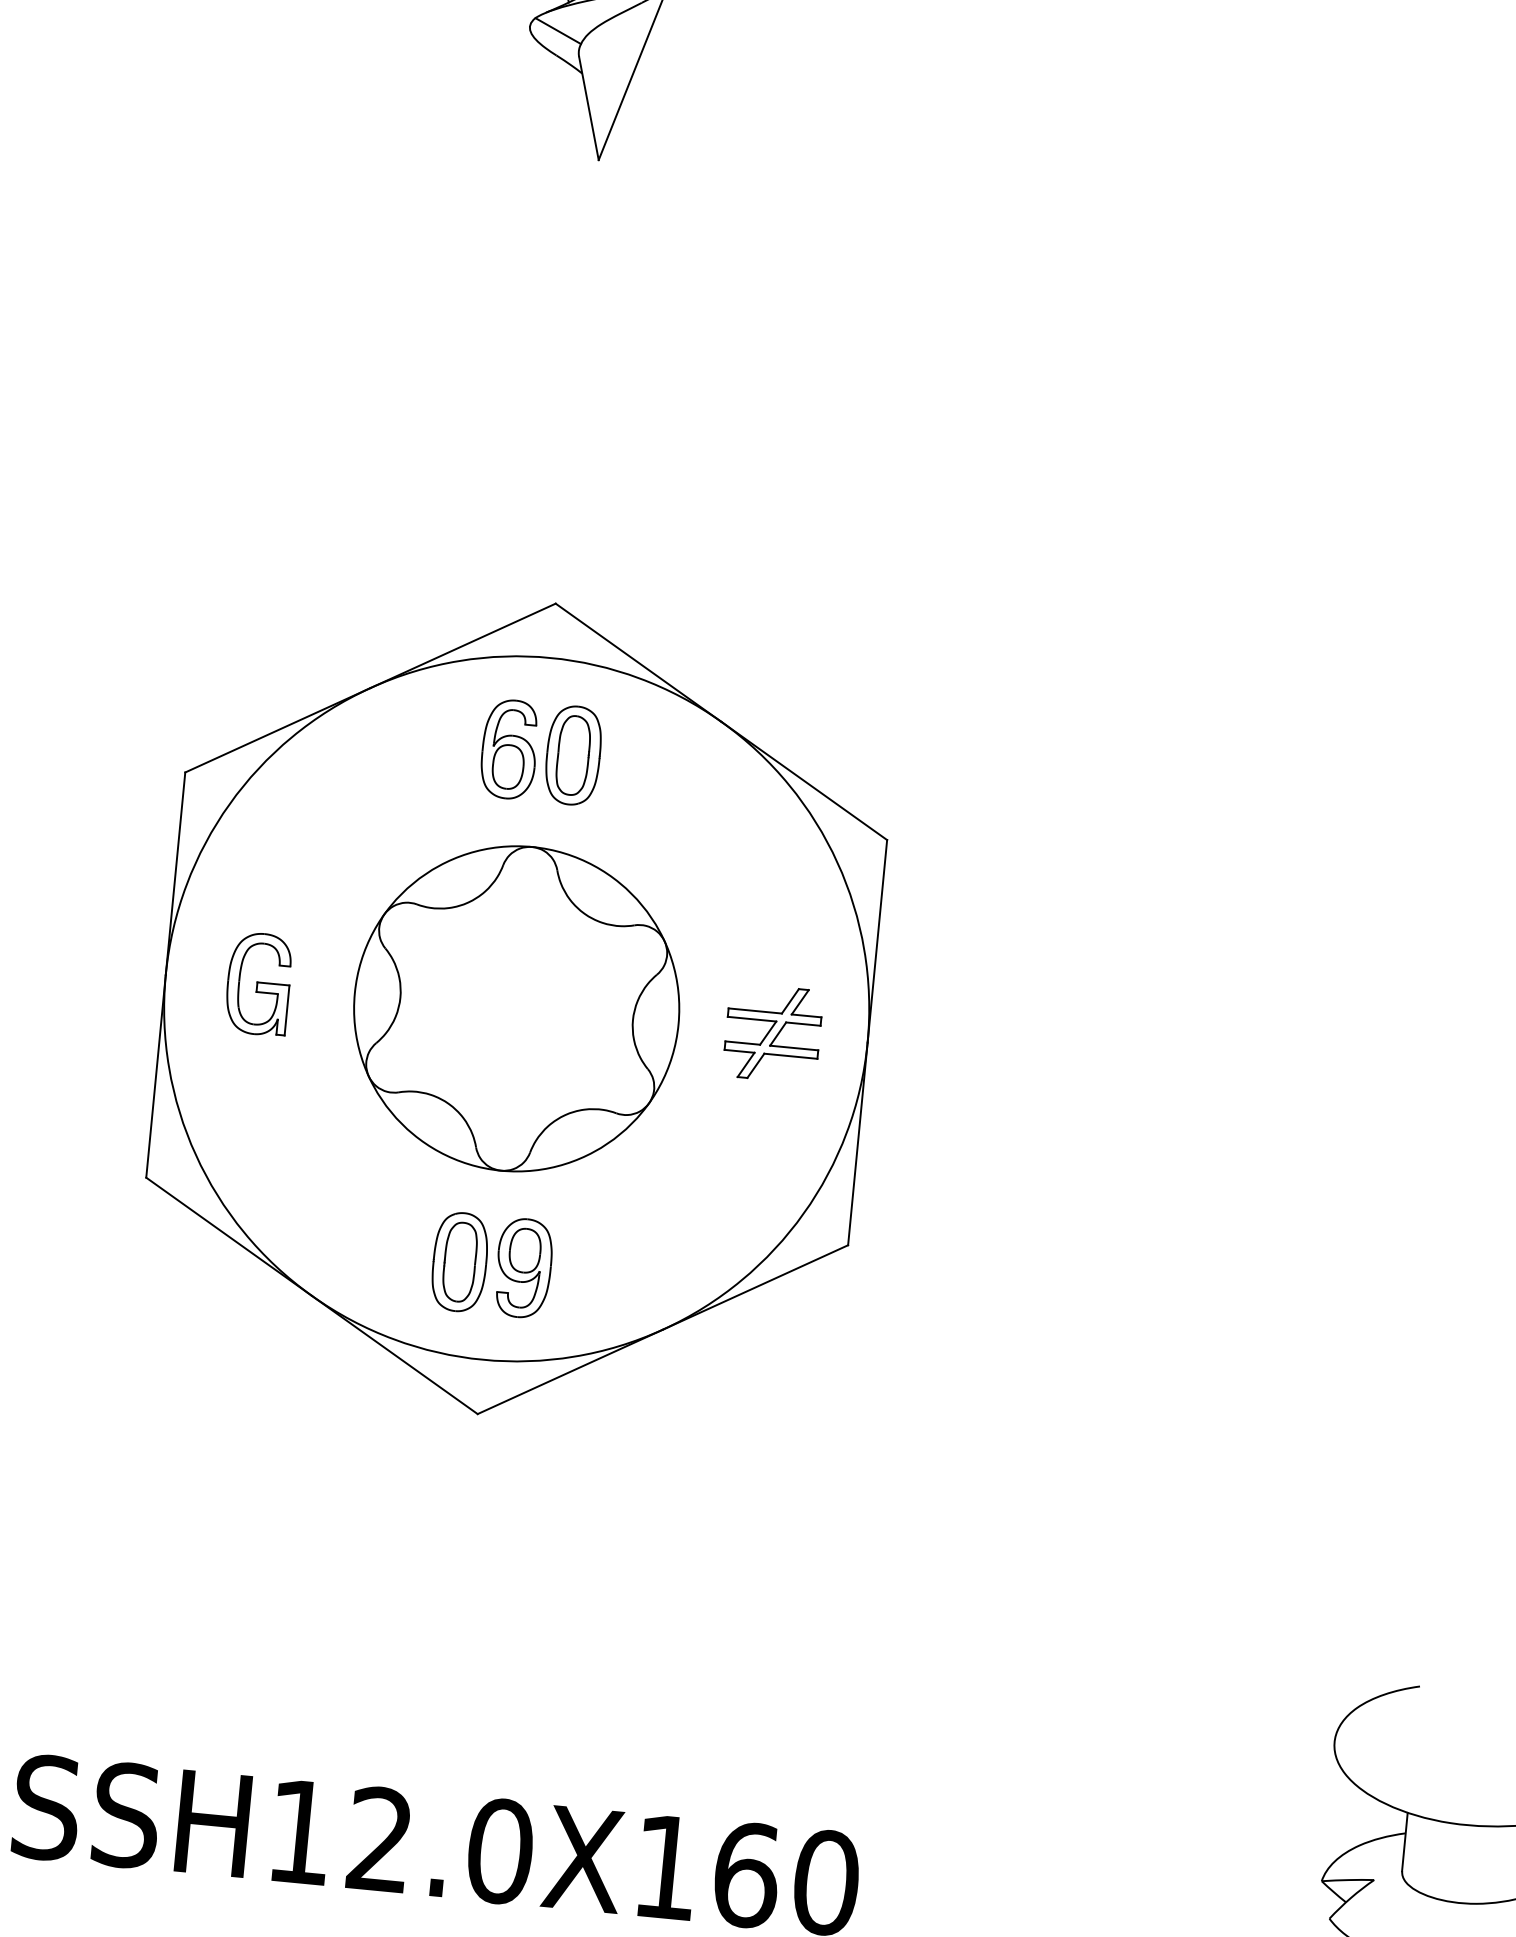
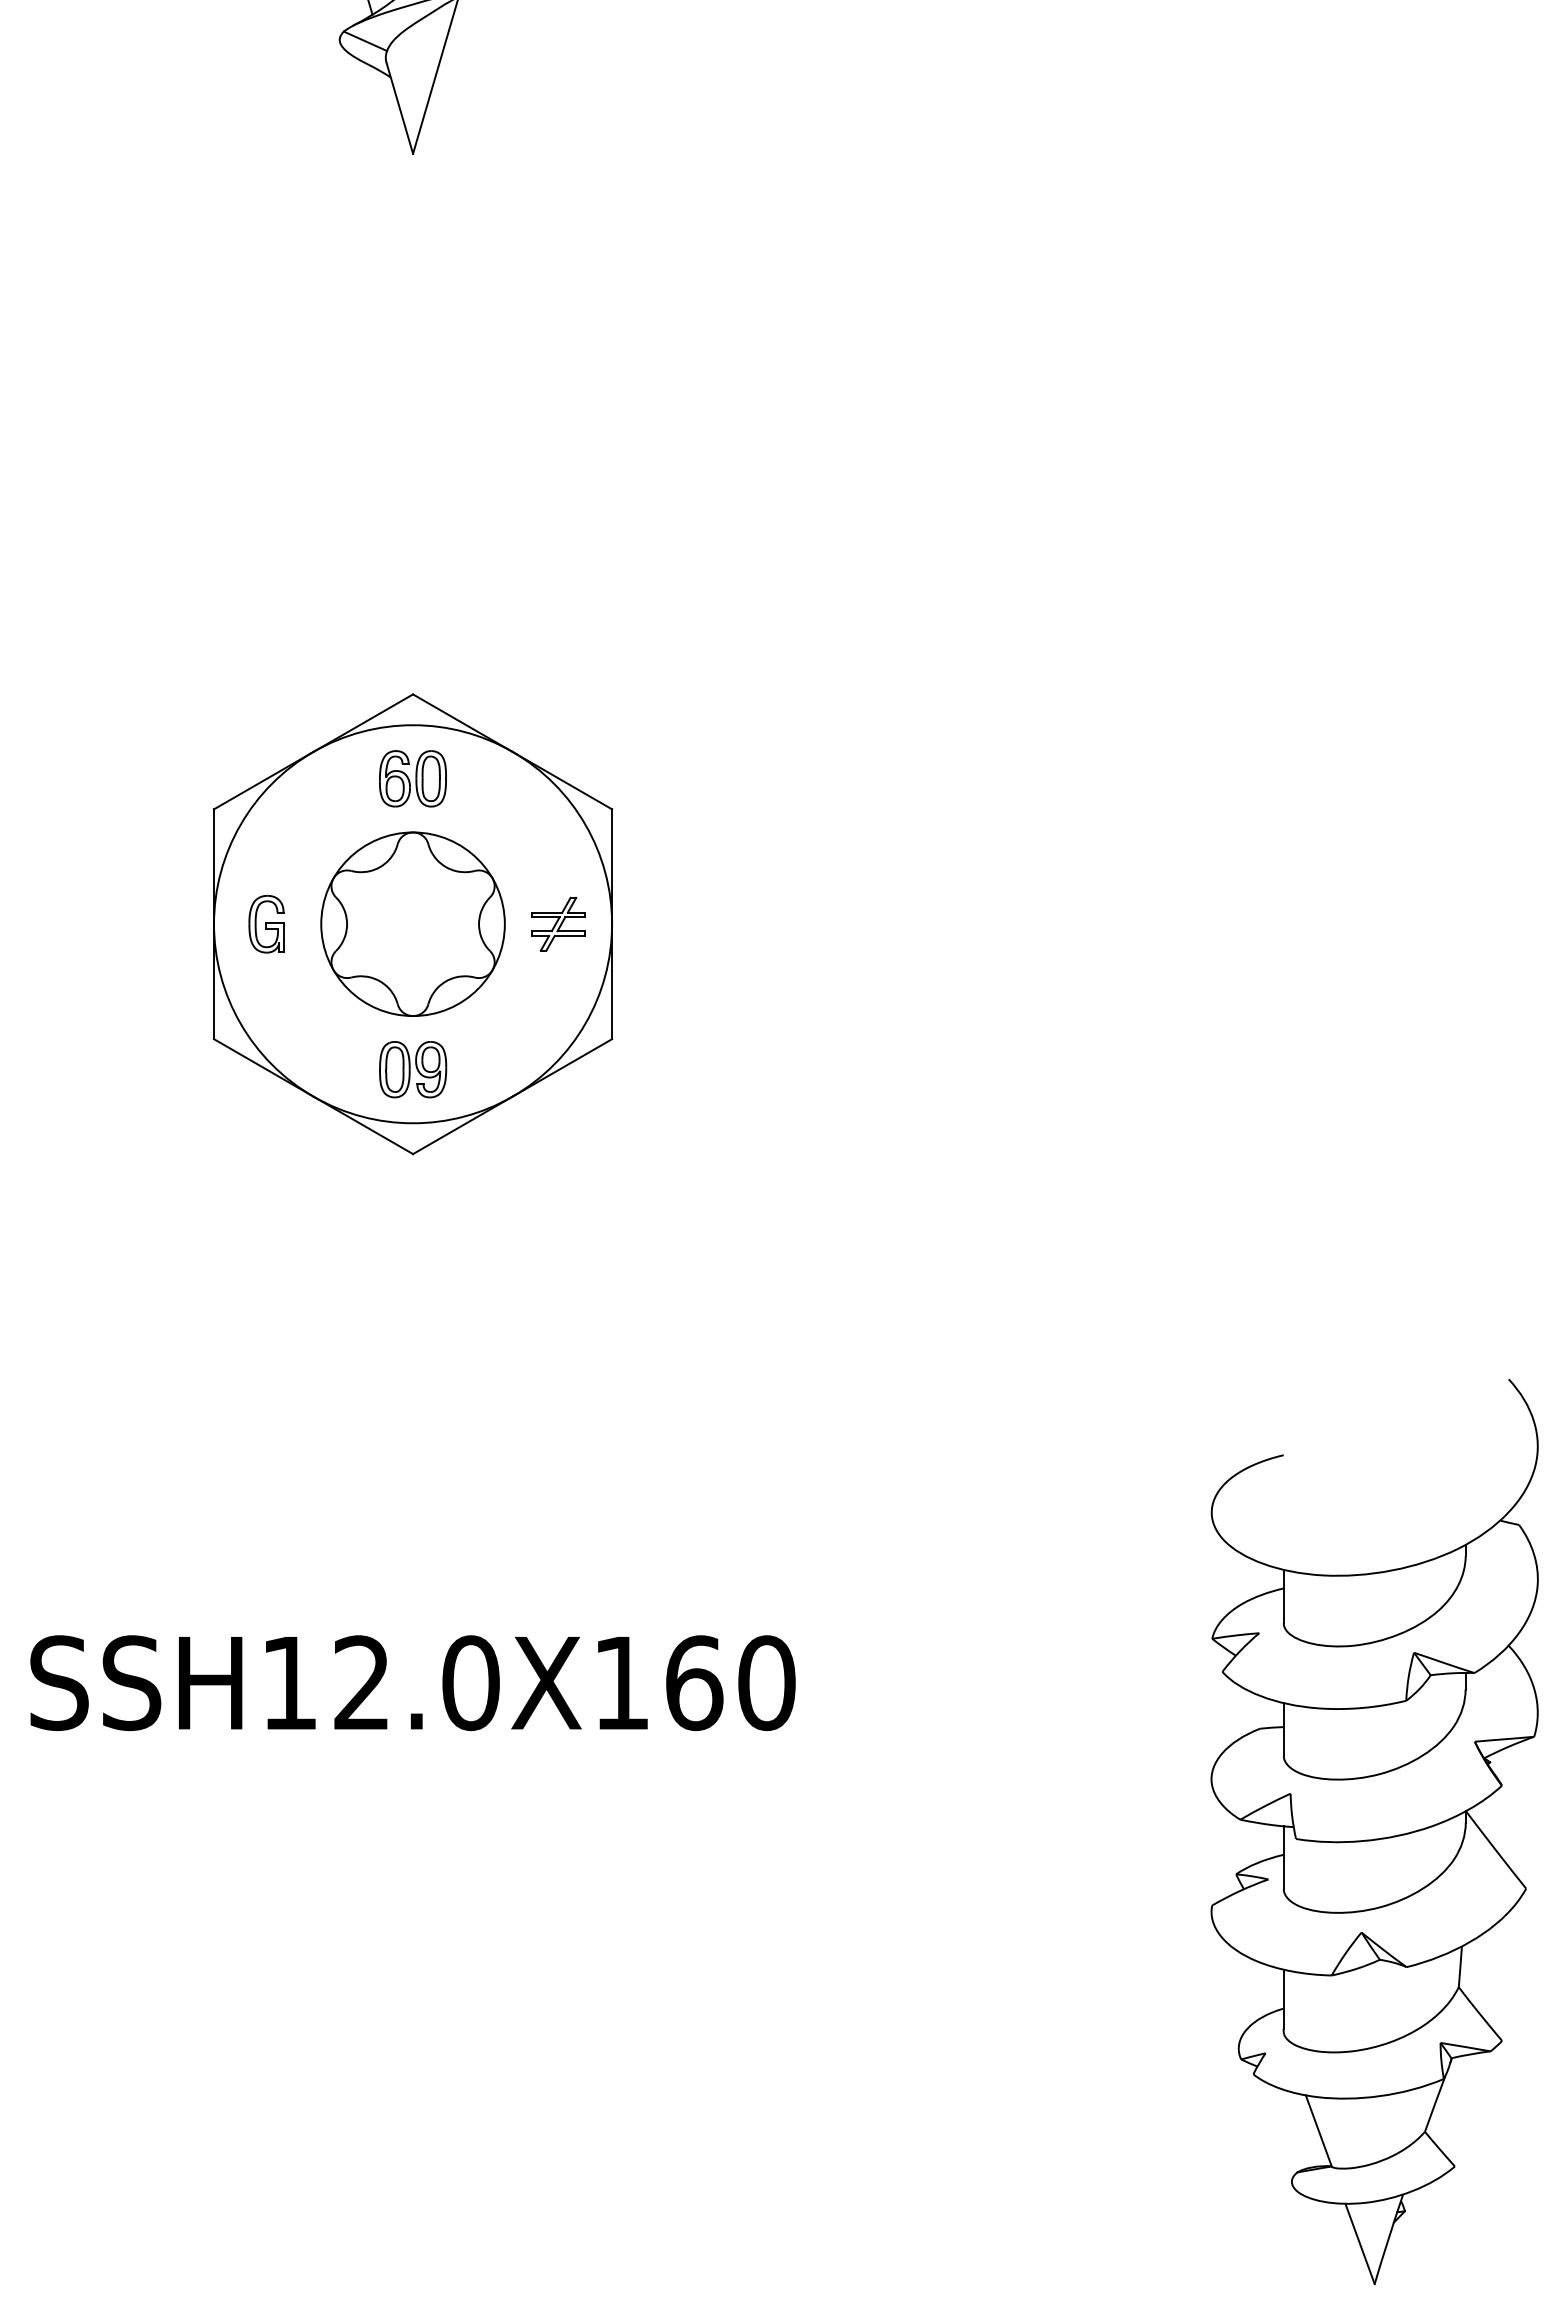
part: (517, 1009) -> (413, 924), size x0.62

